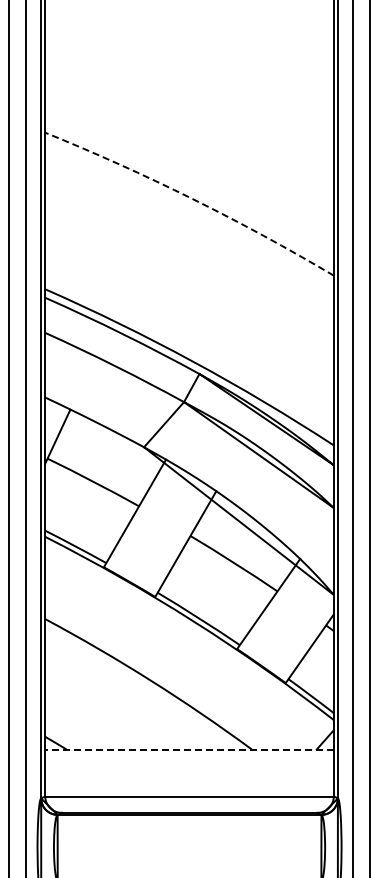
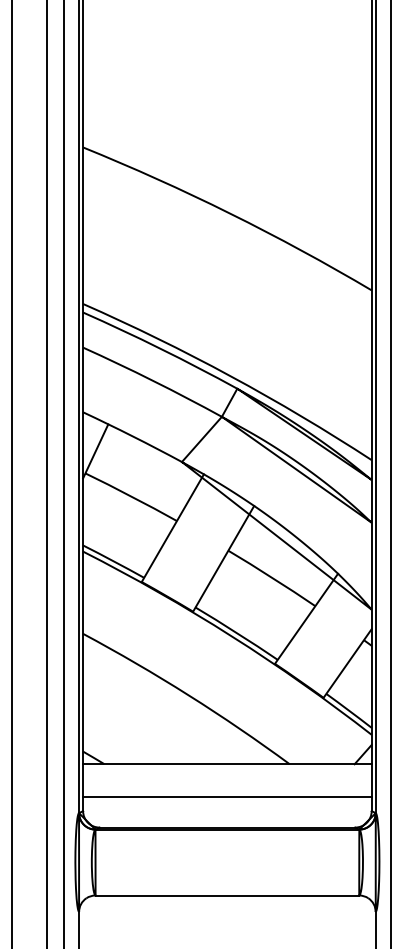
arc: (192, 198) -> (230, 213), dashed -> solid
line: (188, 749) -> (226, 764), dashed -> solid
line: (189, 797) -> (227, 797), moved

